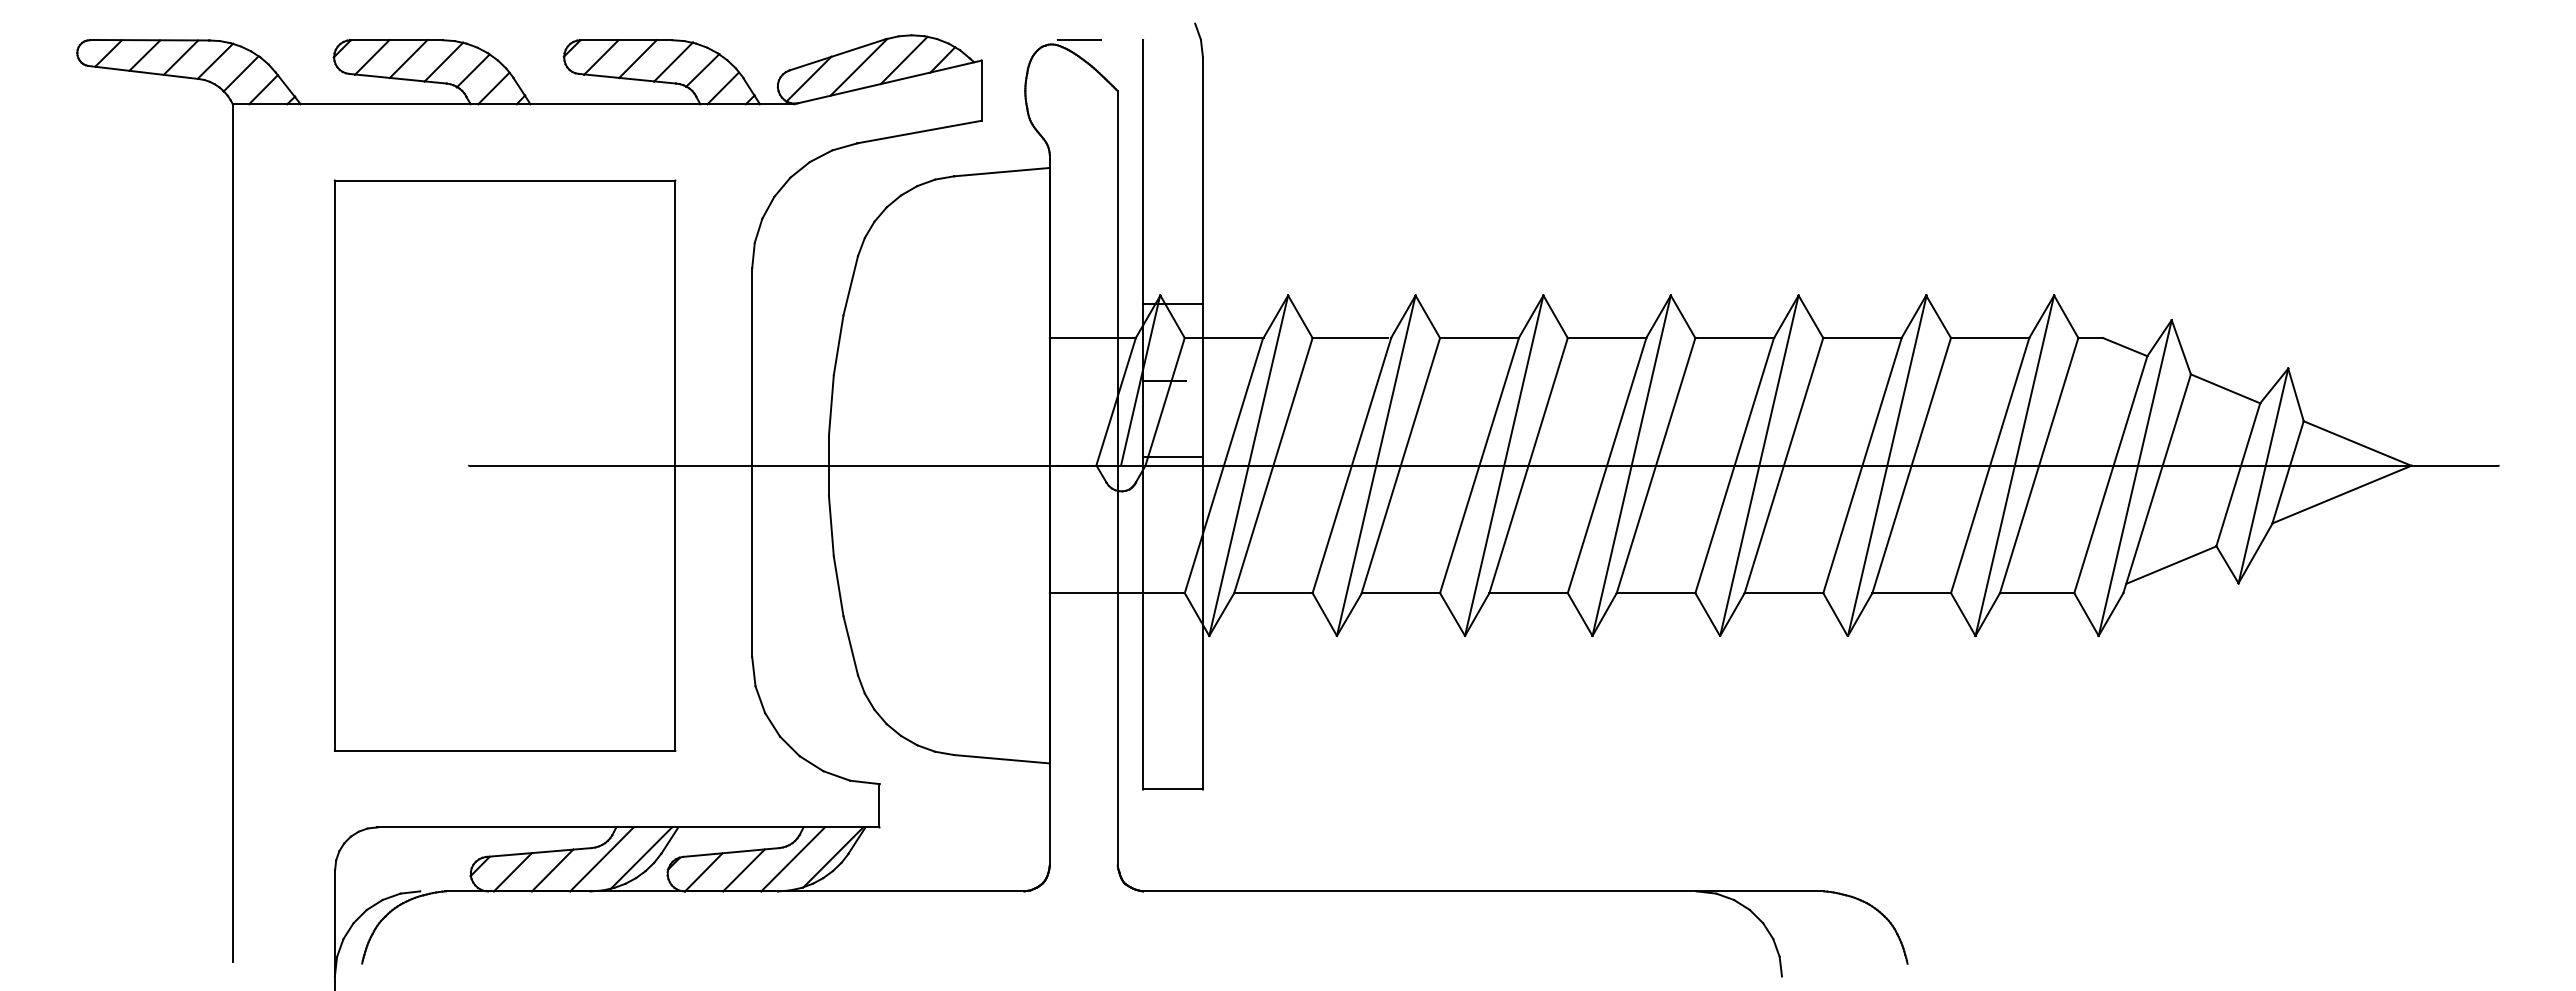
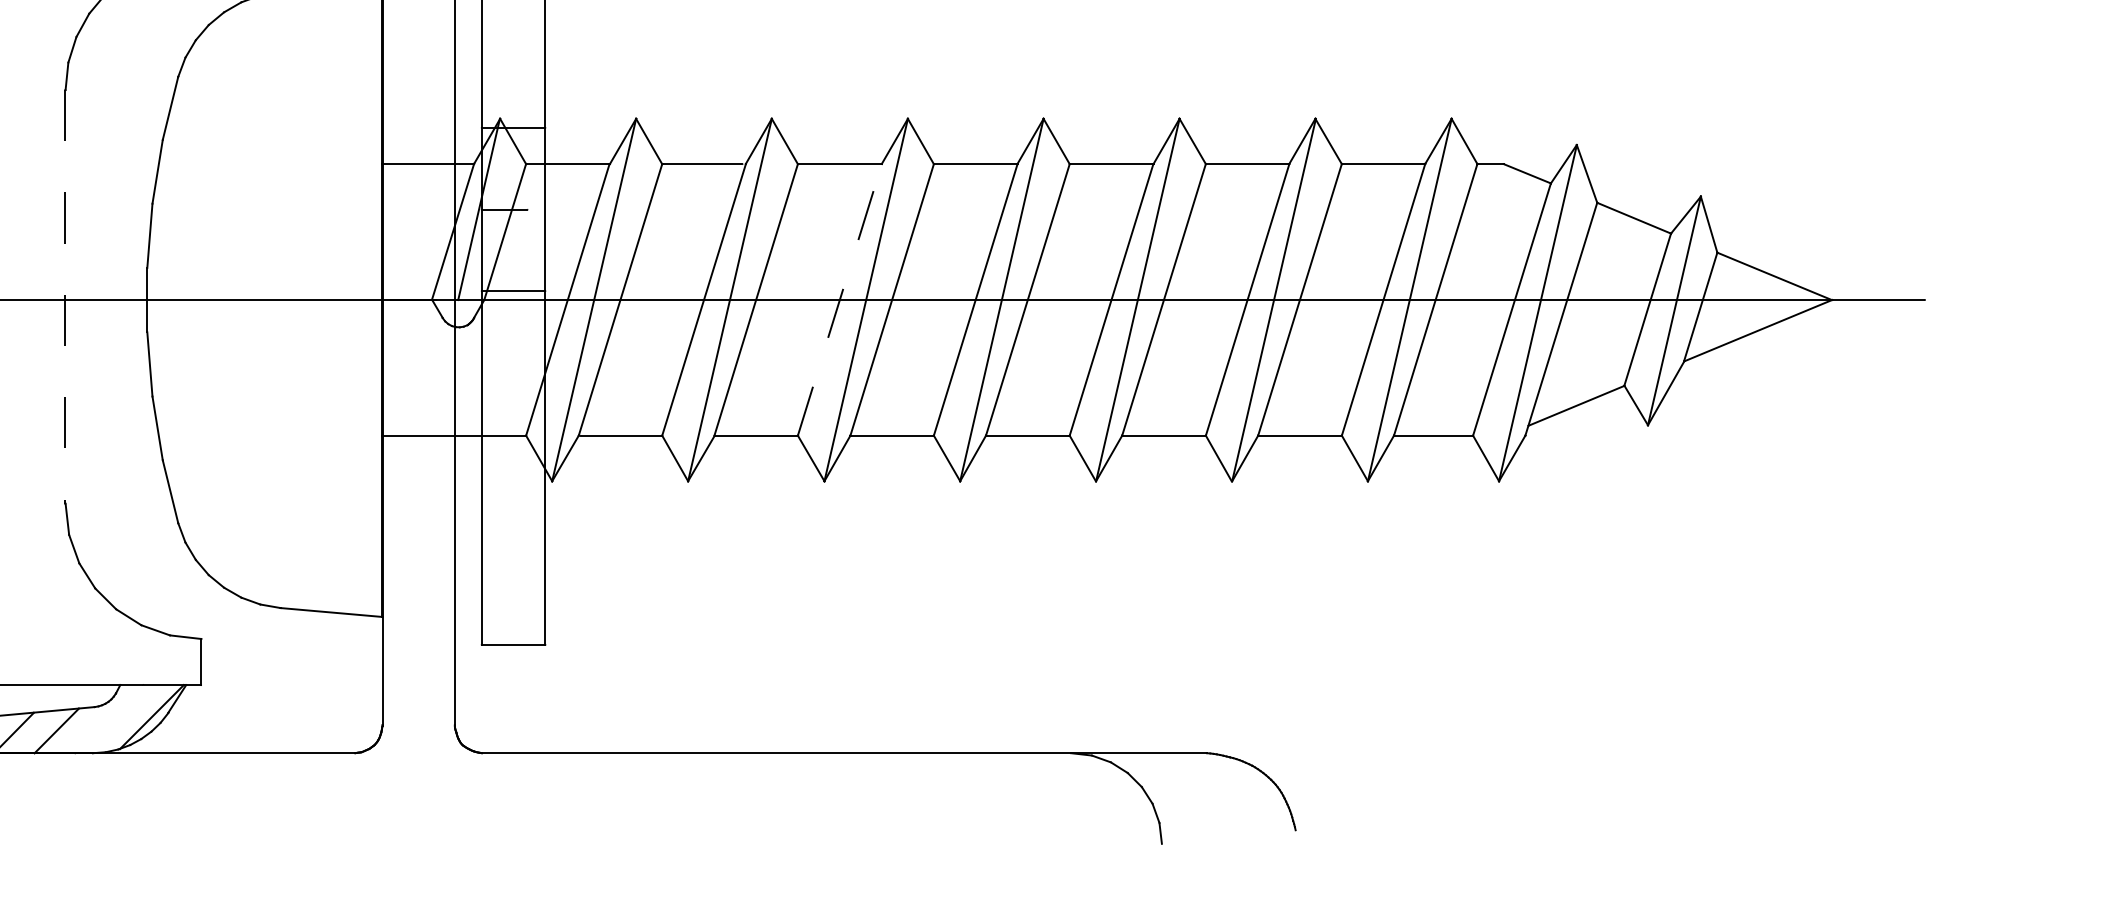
line: (751, 463) -> (64, 297), solid -> dashed
line: (1479, 465) -> (839, 299), solid -> dashed
line: (793, 859) -> (109, 719), removed

